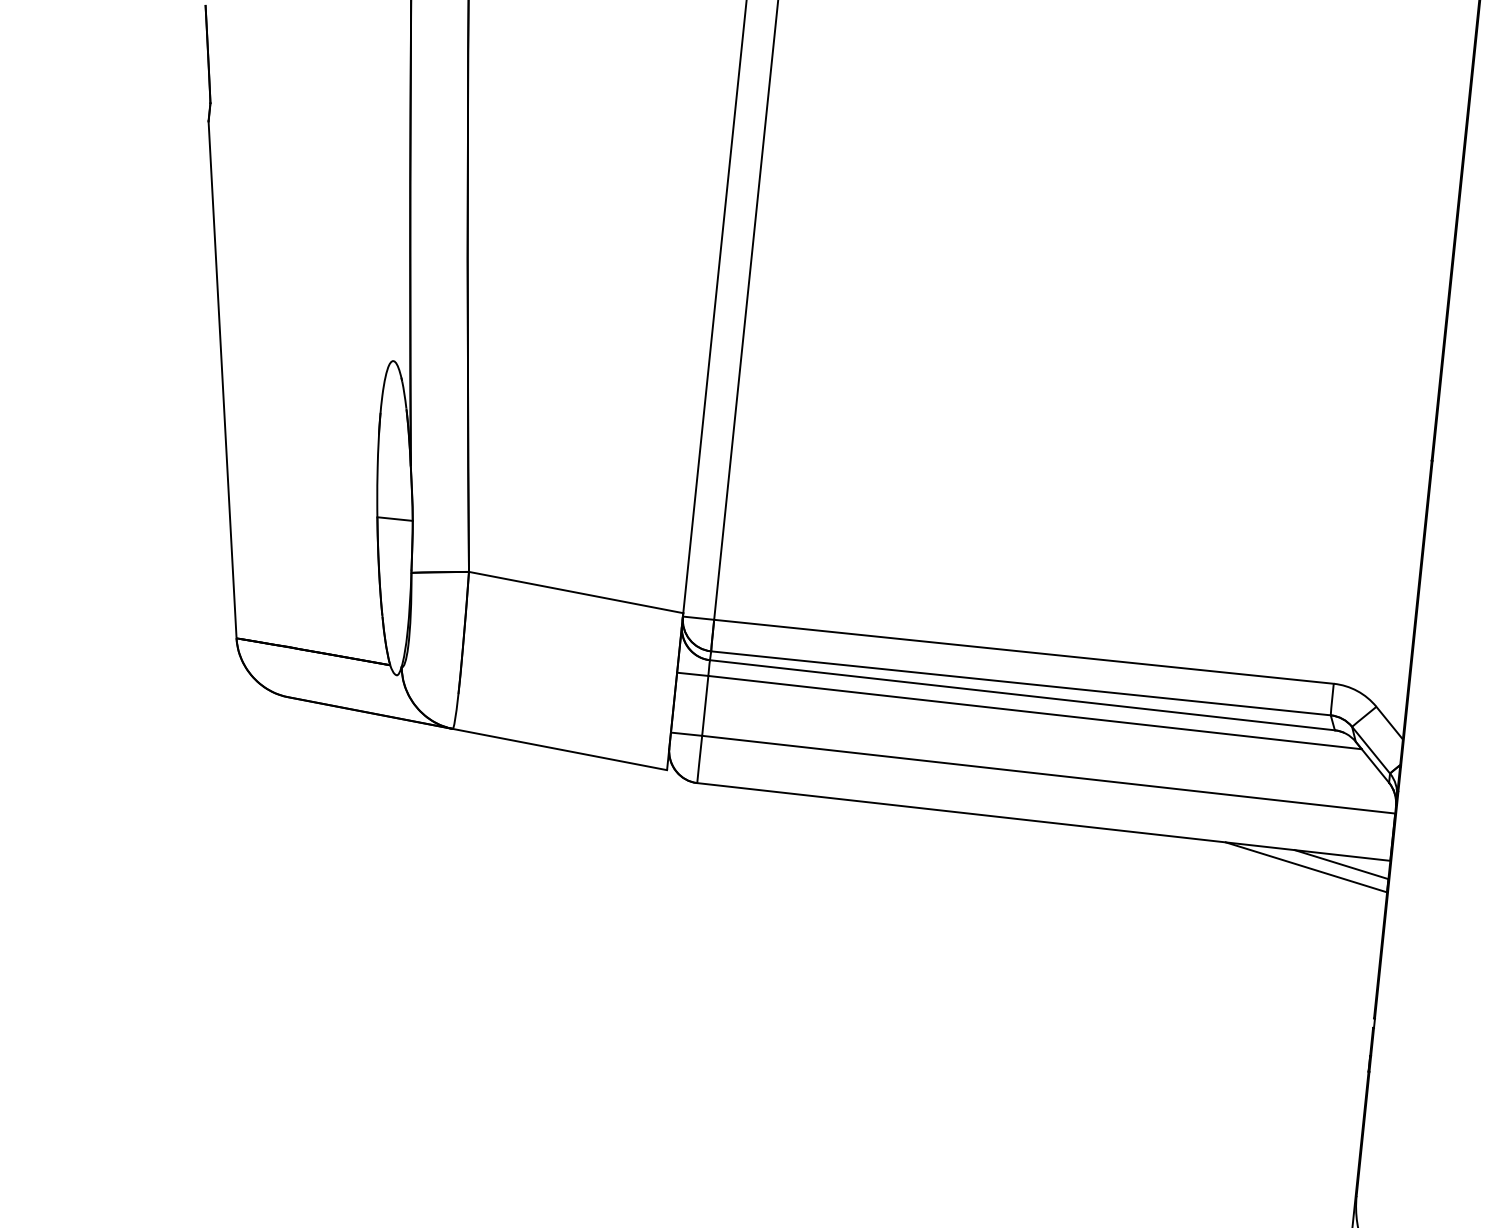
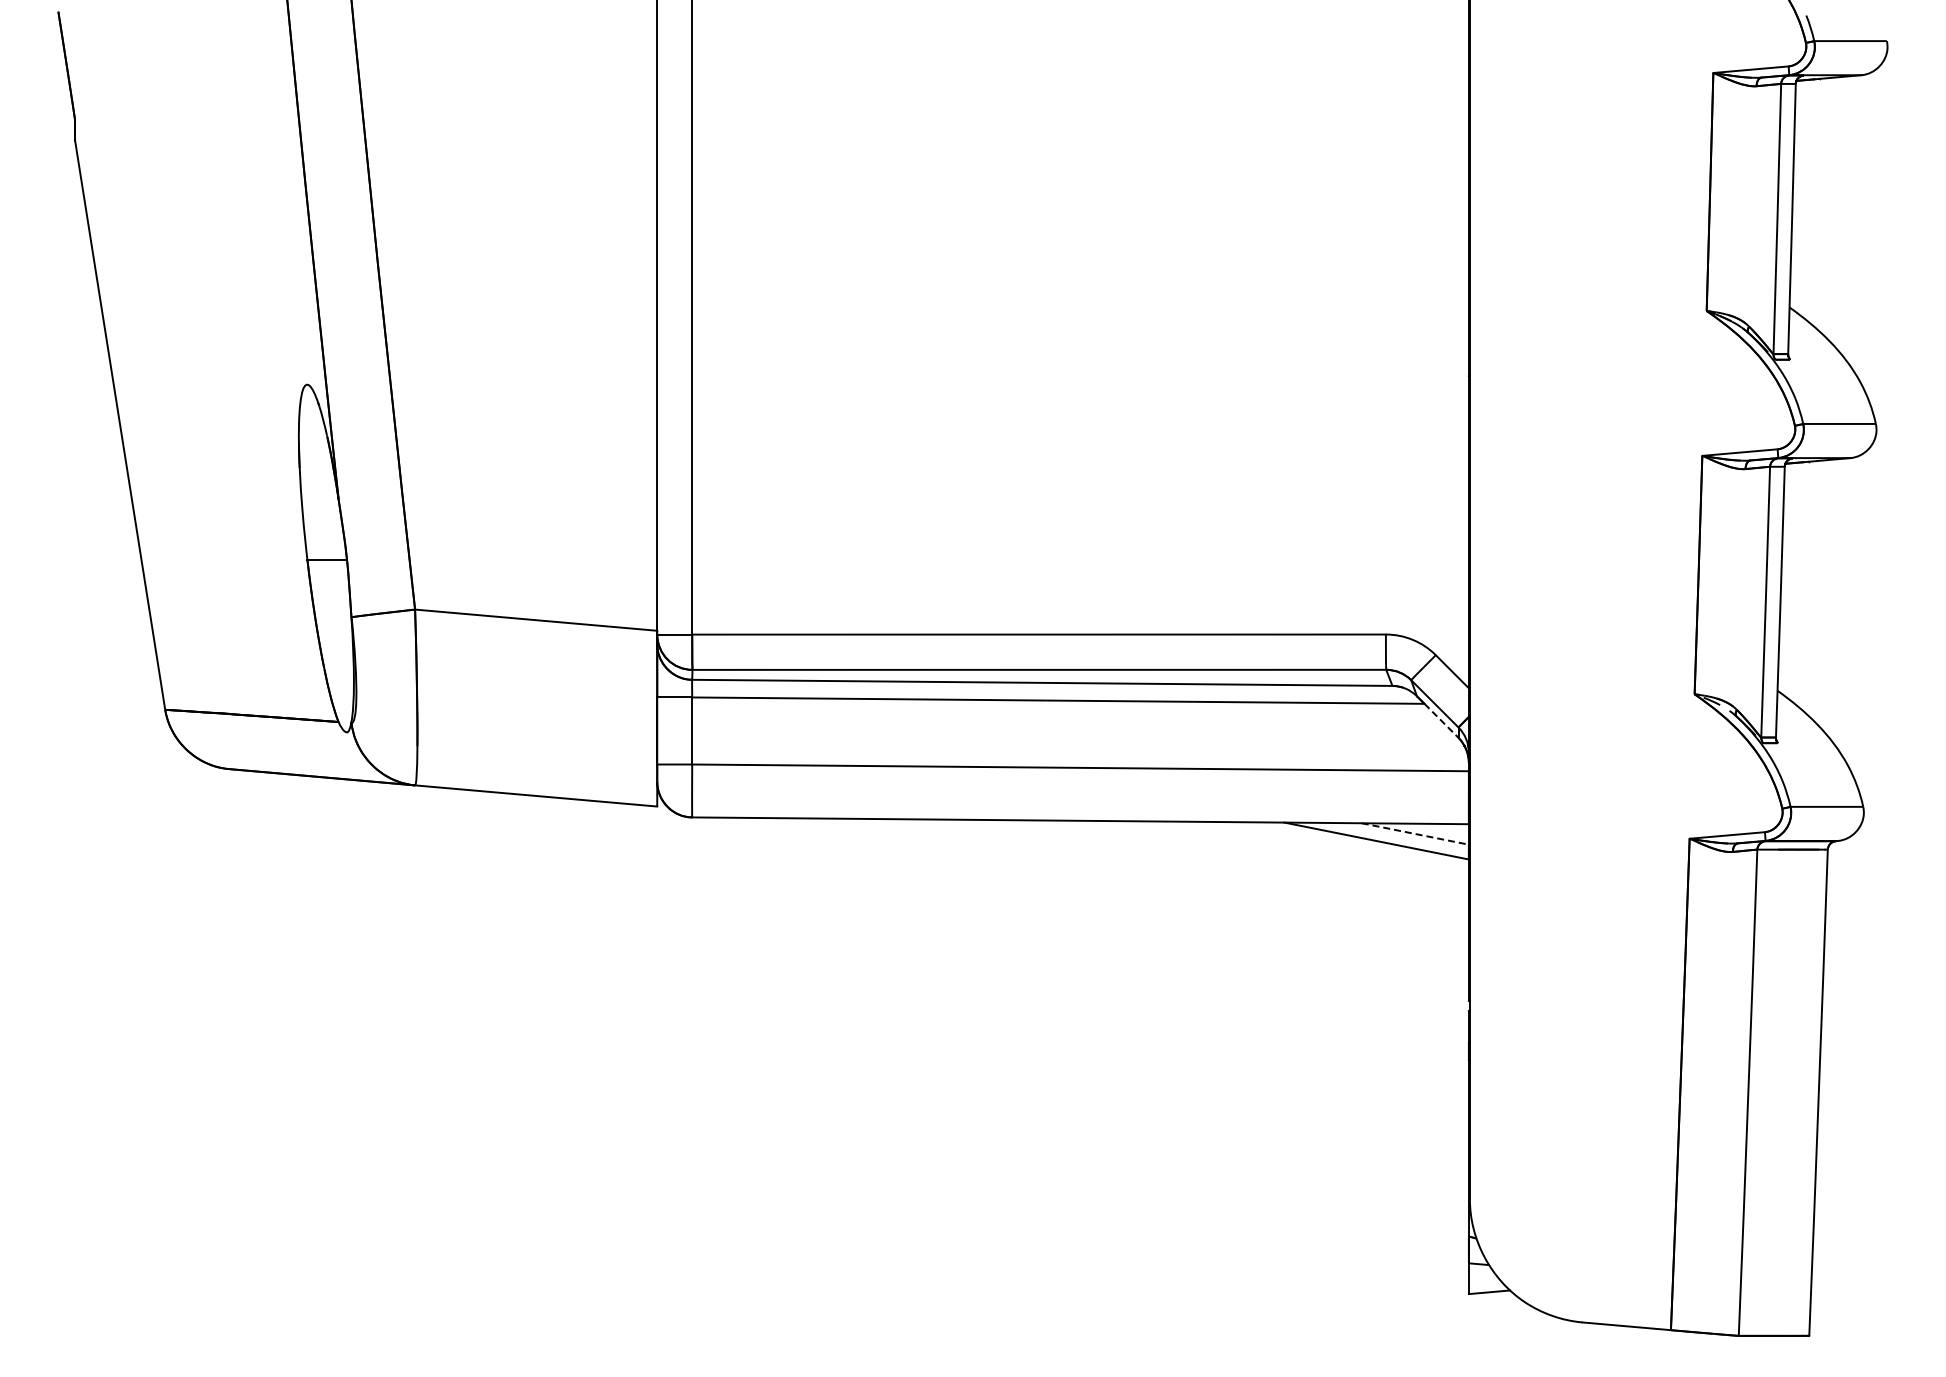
line: (1375, 766) -> (1441, 721), solid -> dashed
line: (1341, 864) -> (1415, 833), solid -> dashed

